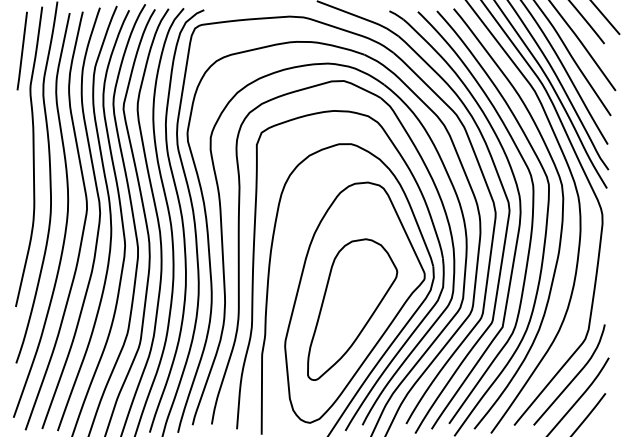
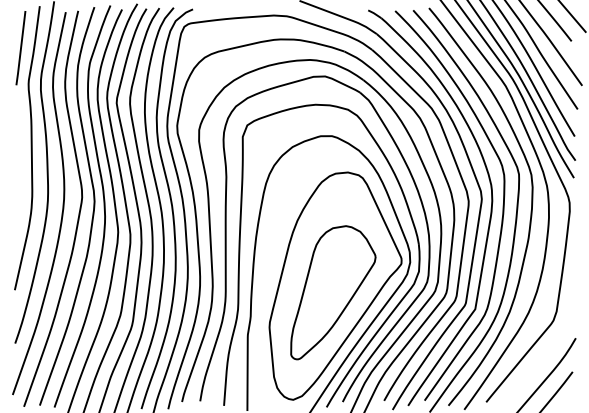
curve: (573, 377) -> (542, 356), removed

